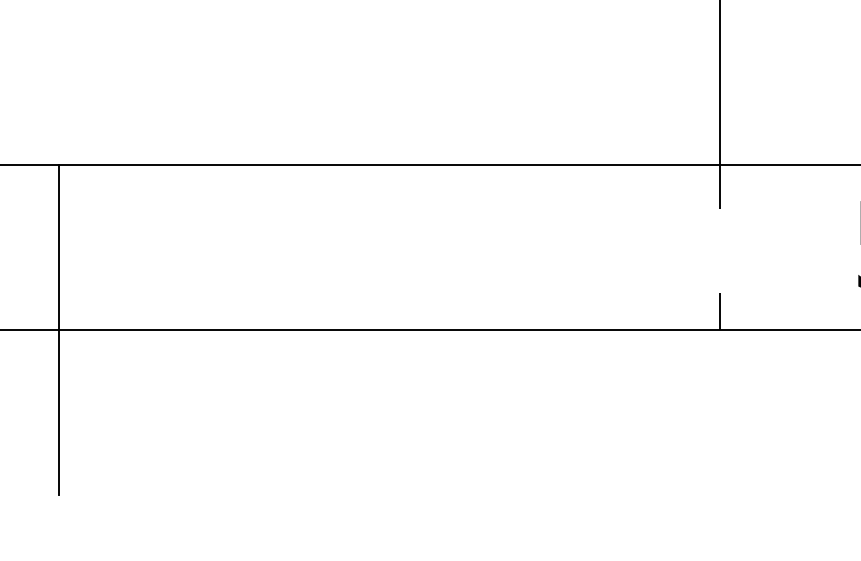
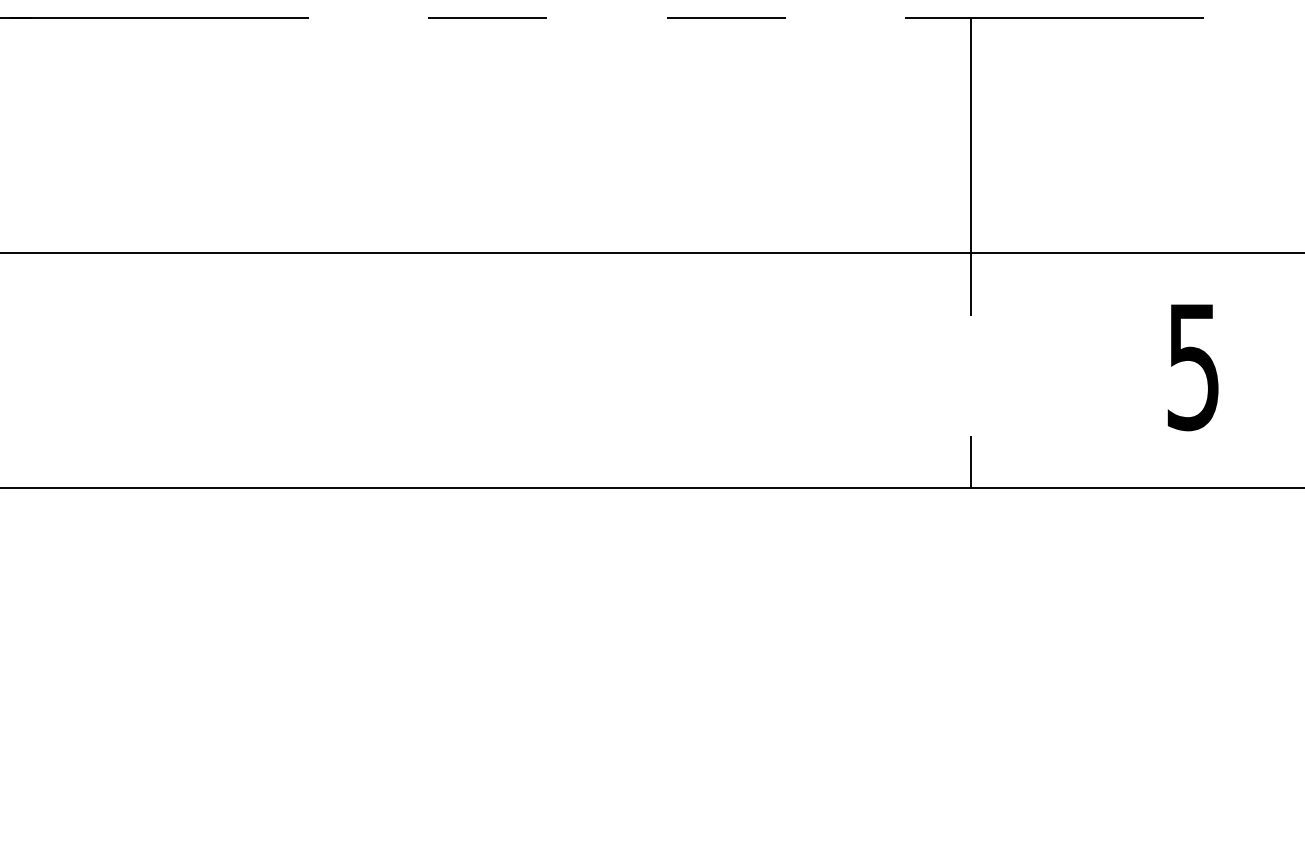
line: (58, 329) -> (31, 487), removed

